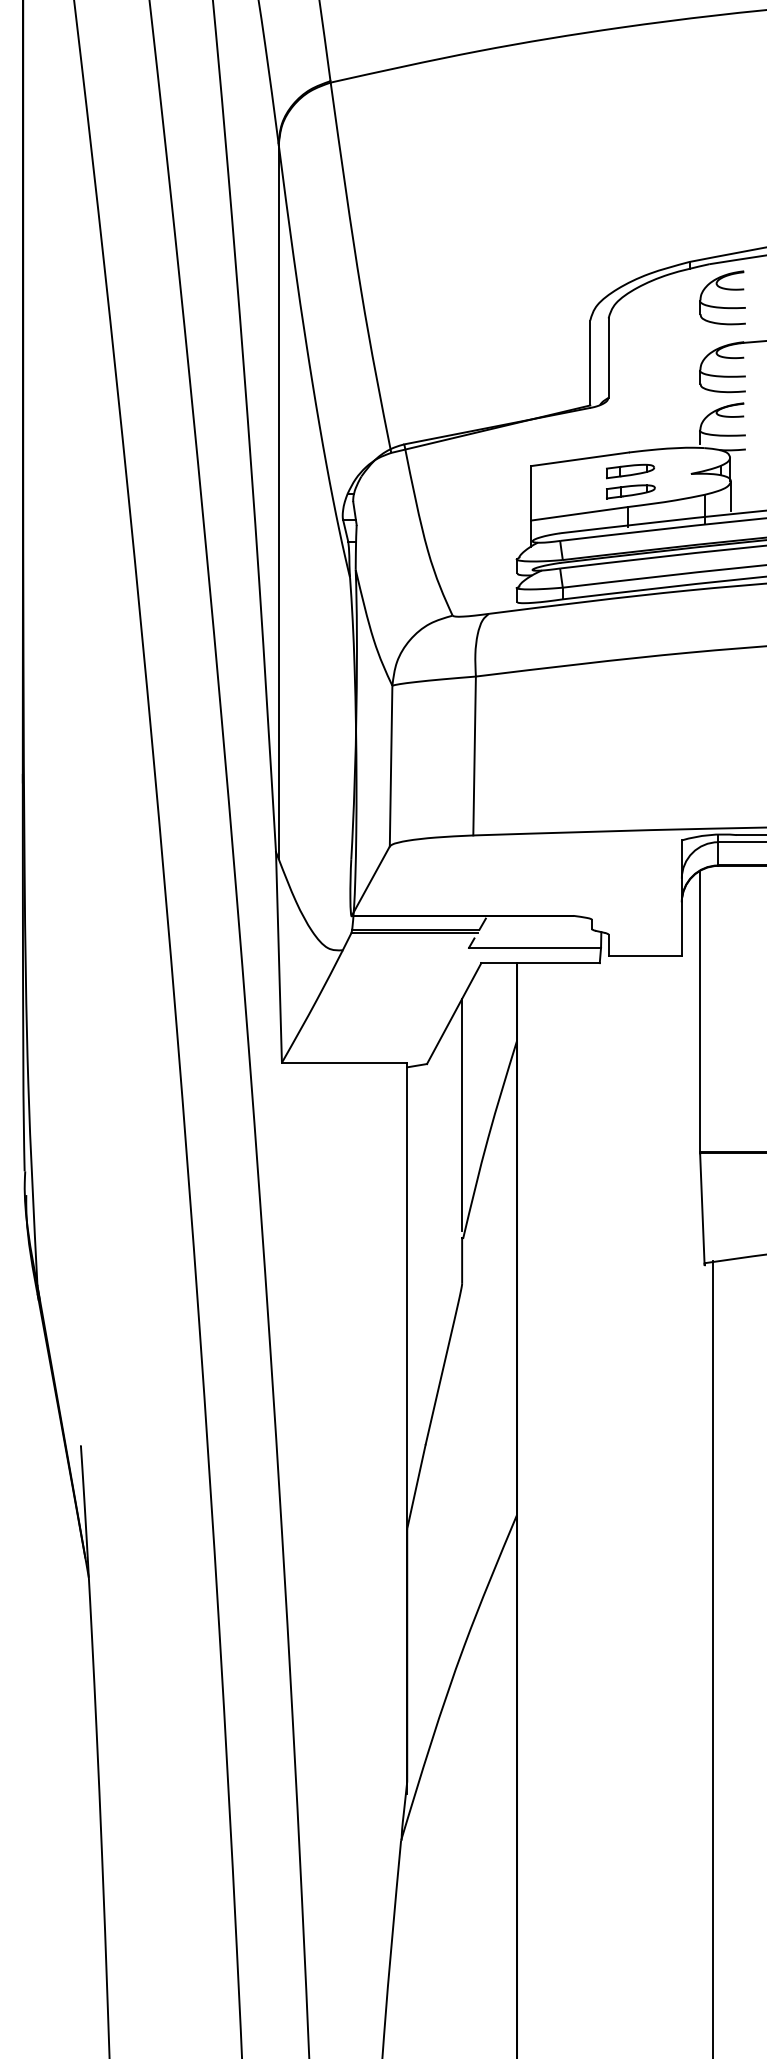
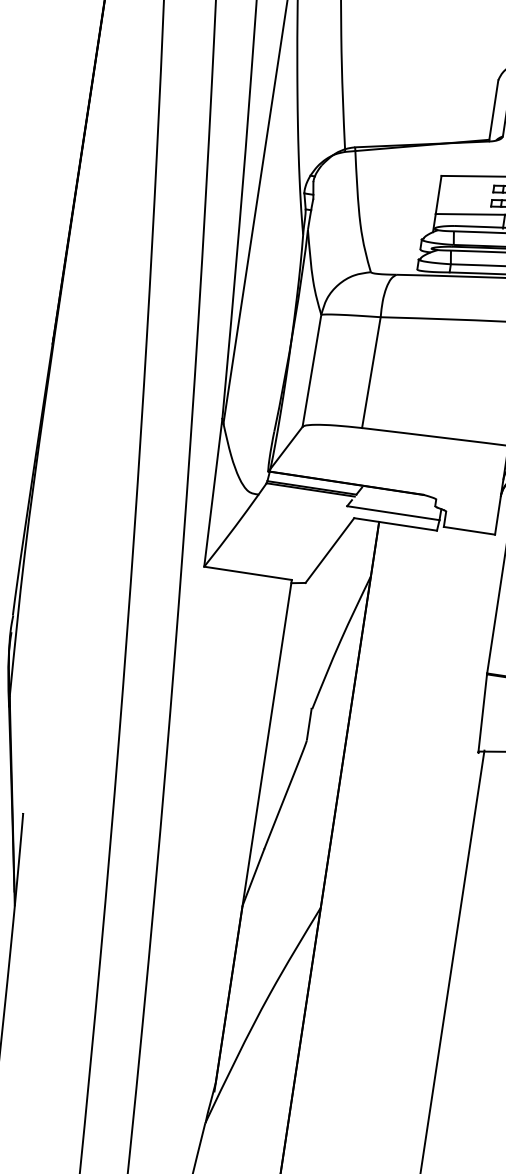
line: (462, 1114) -> (325, 621), removed

